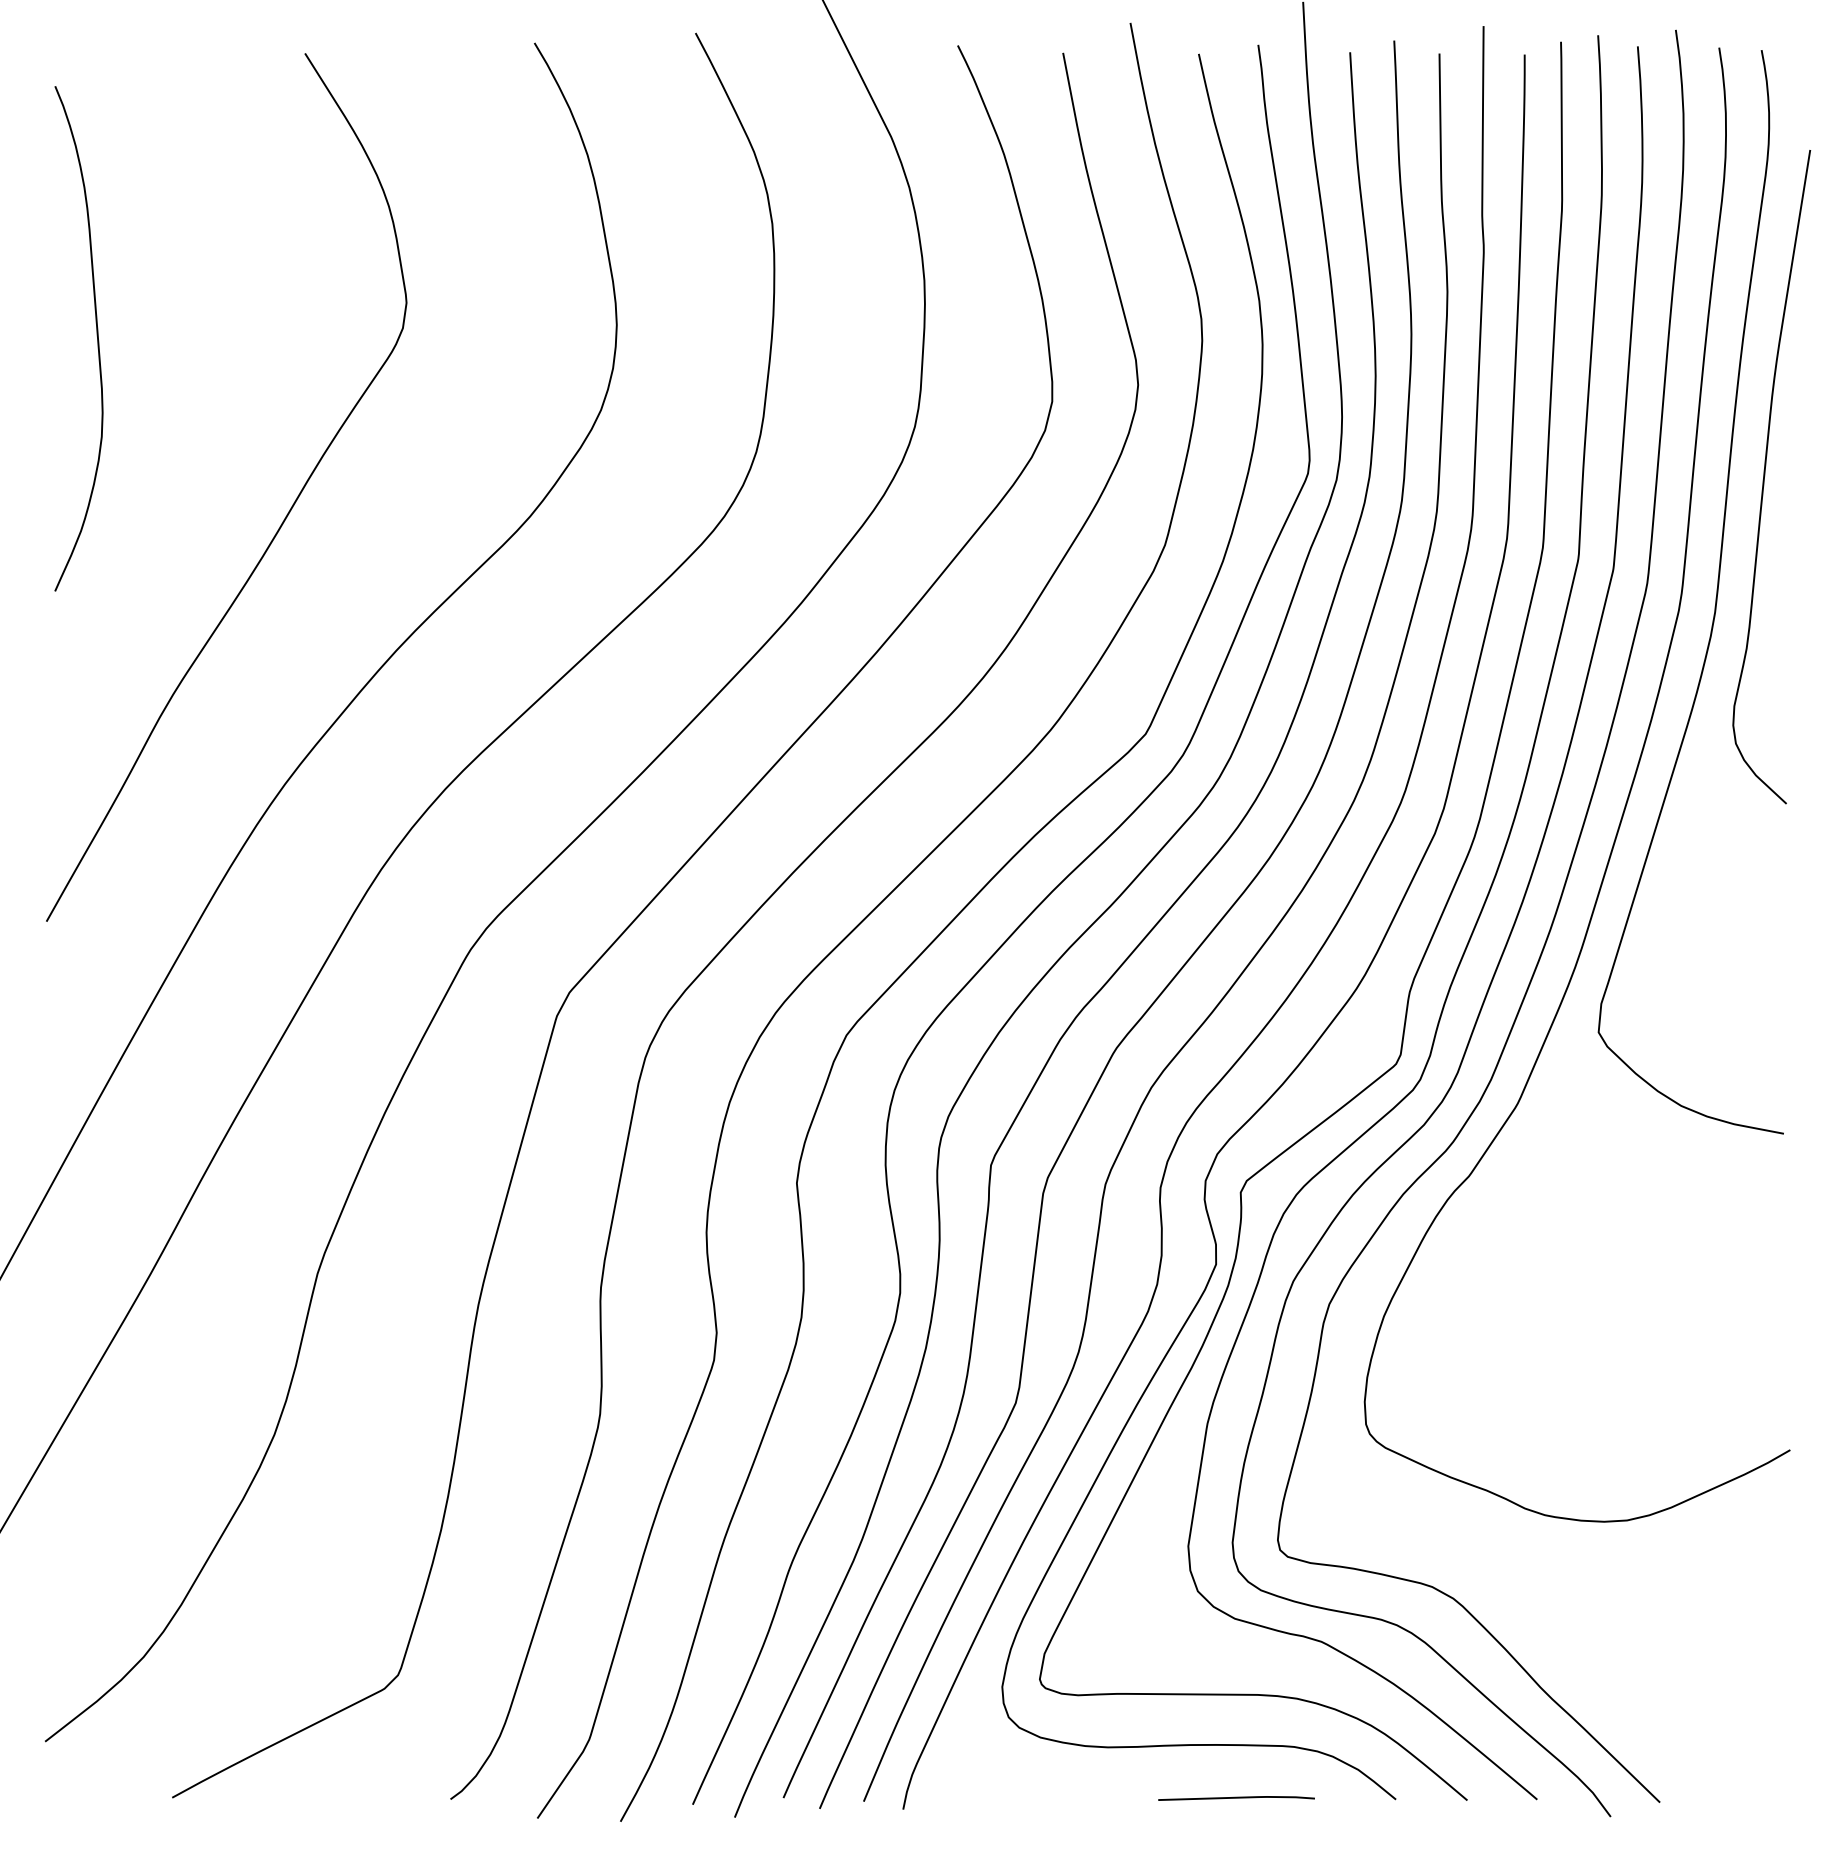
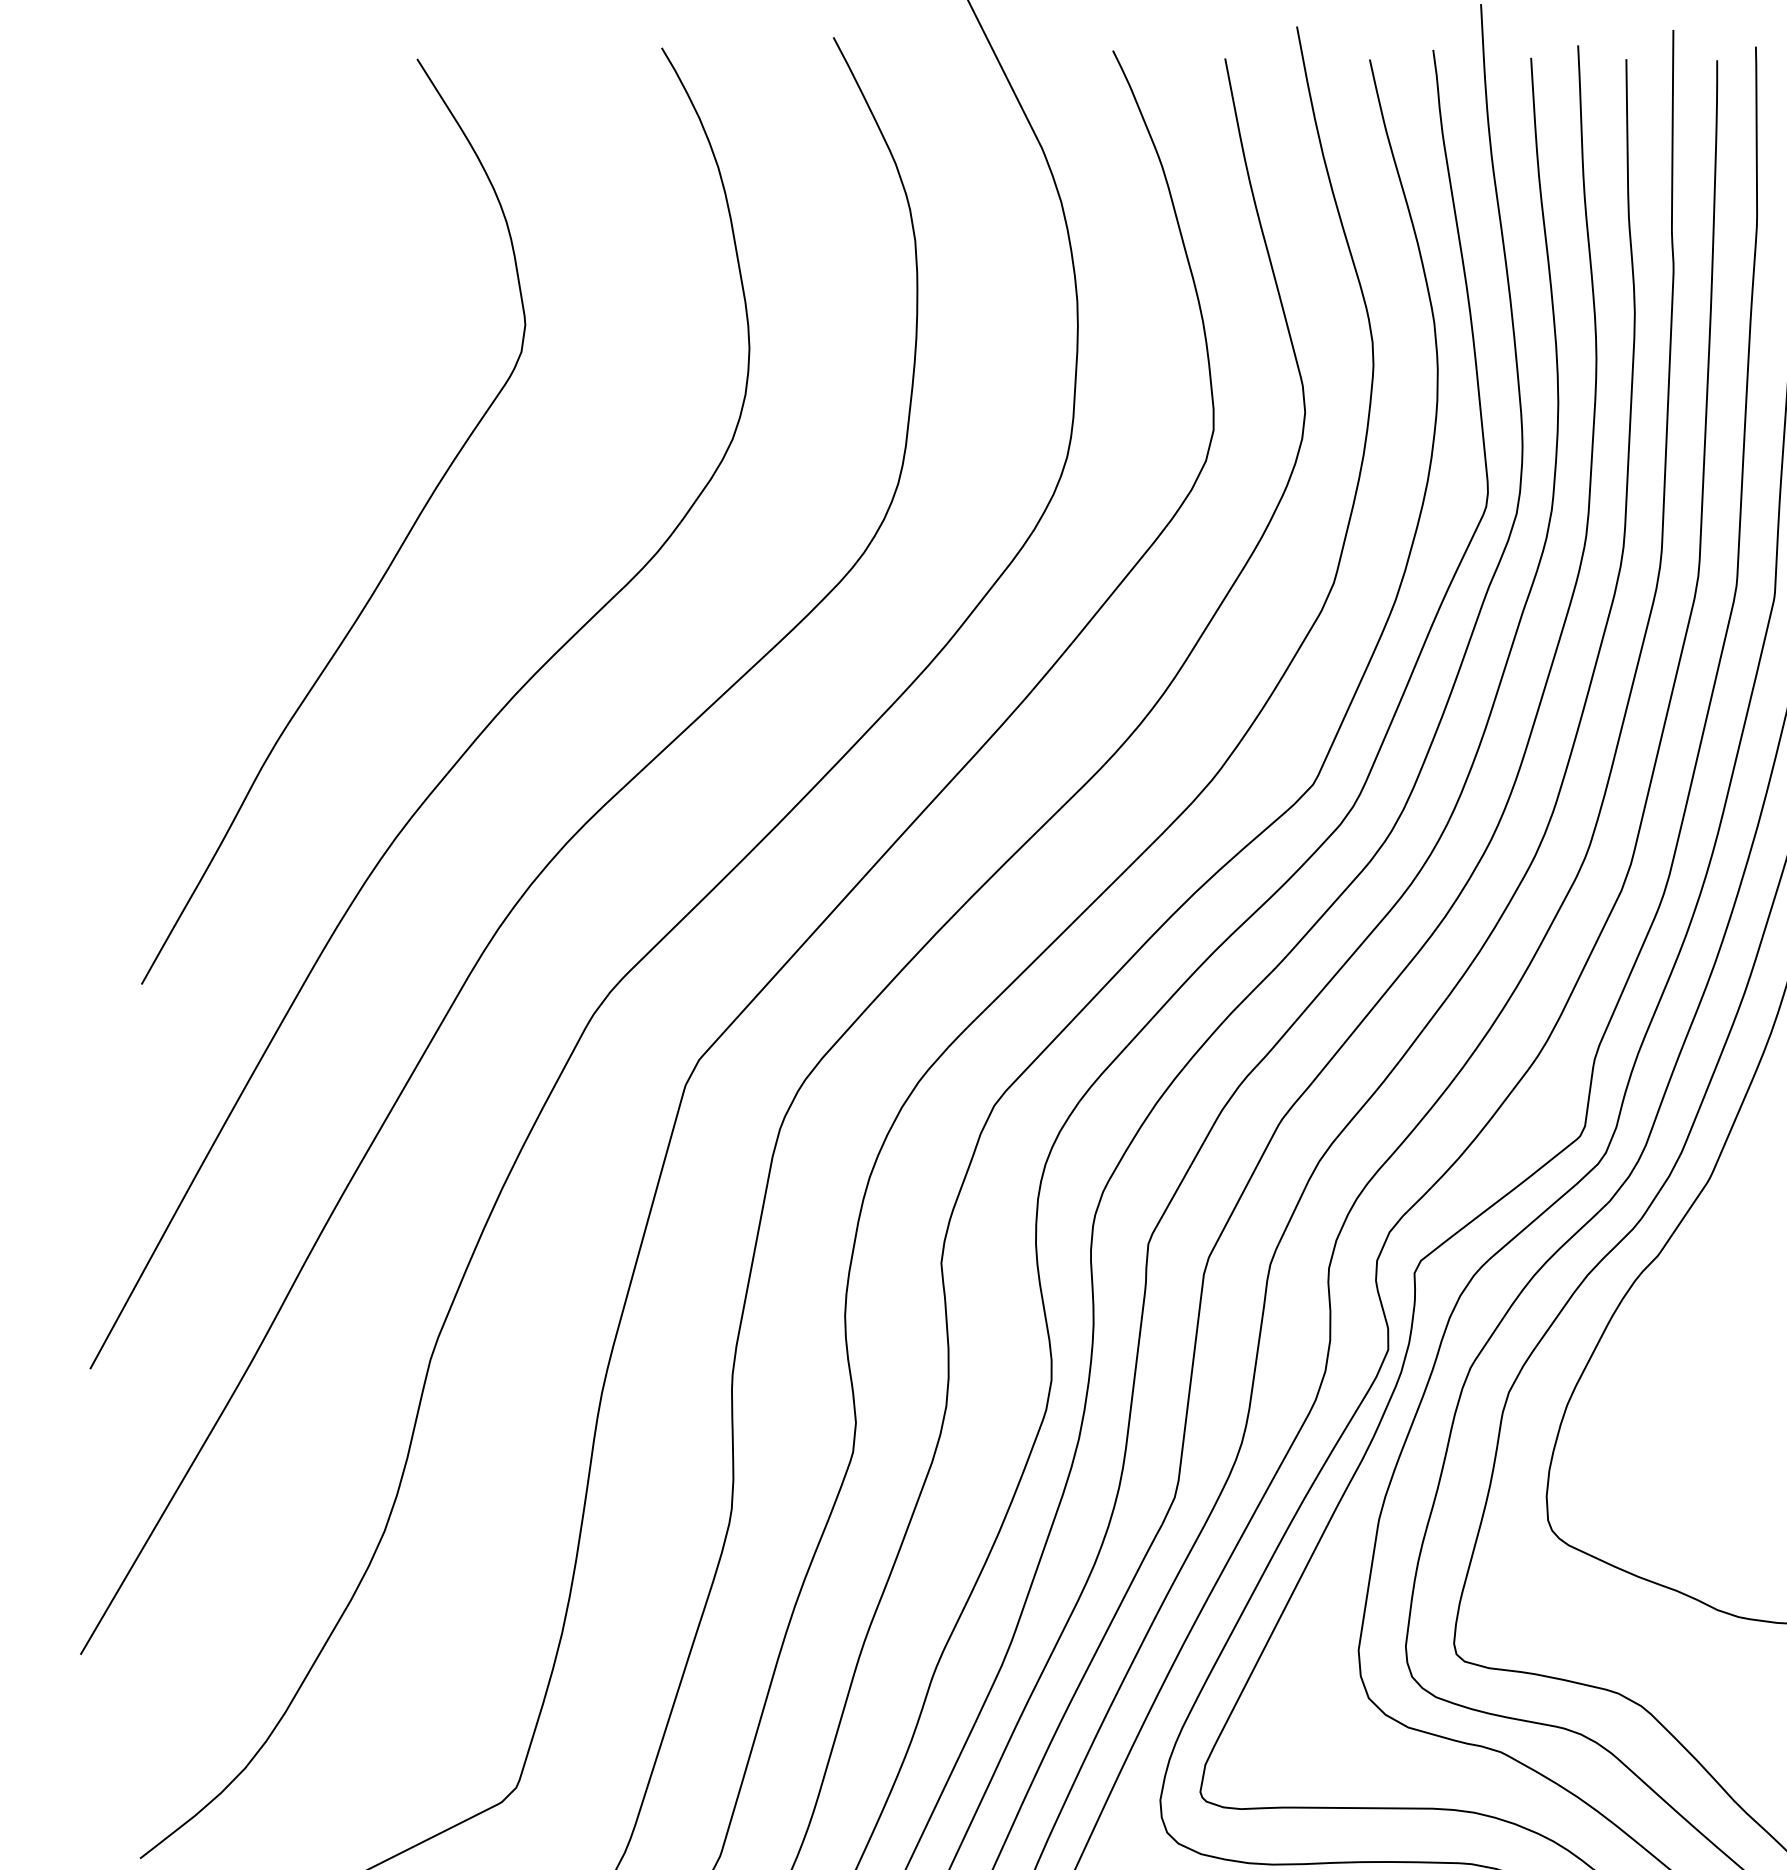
curve: (96, 335) -> (194, 359), removed

